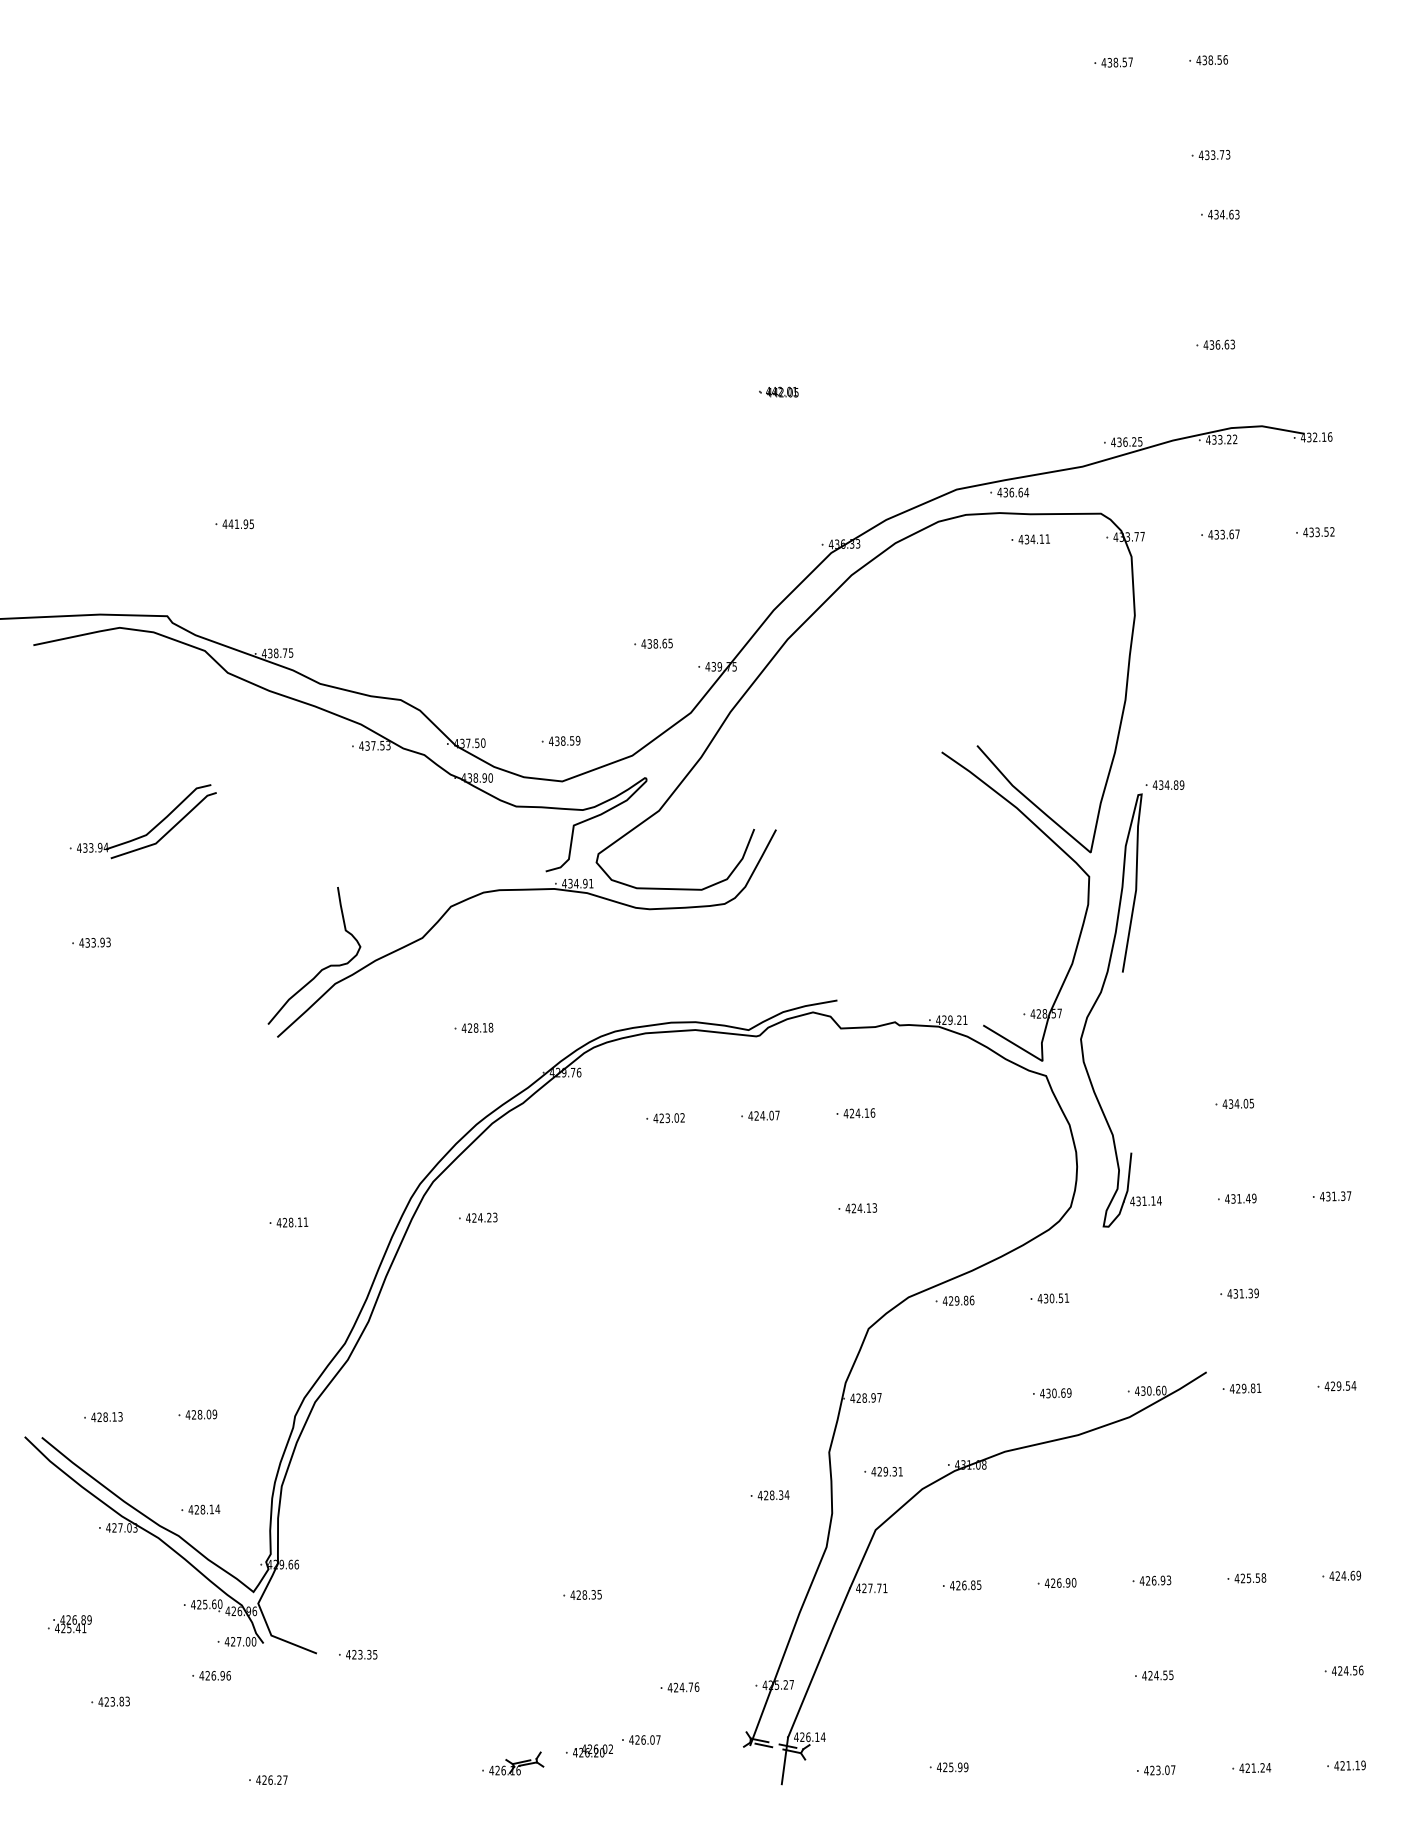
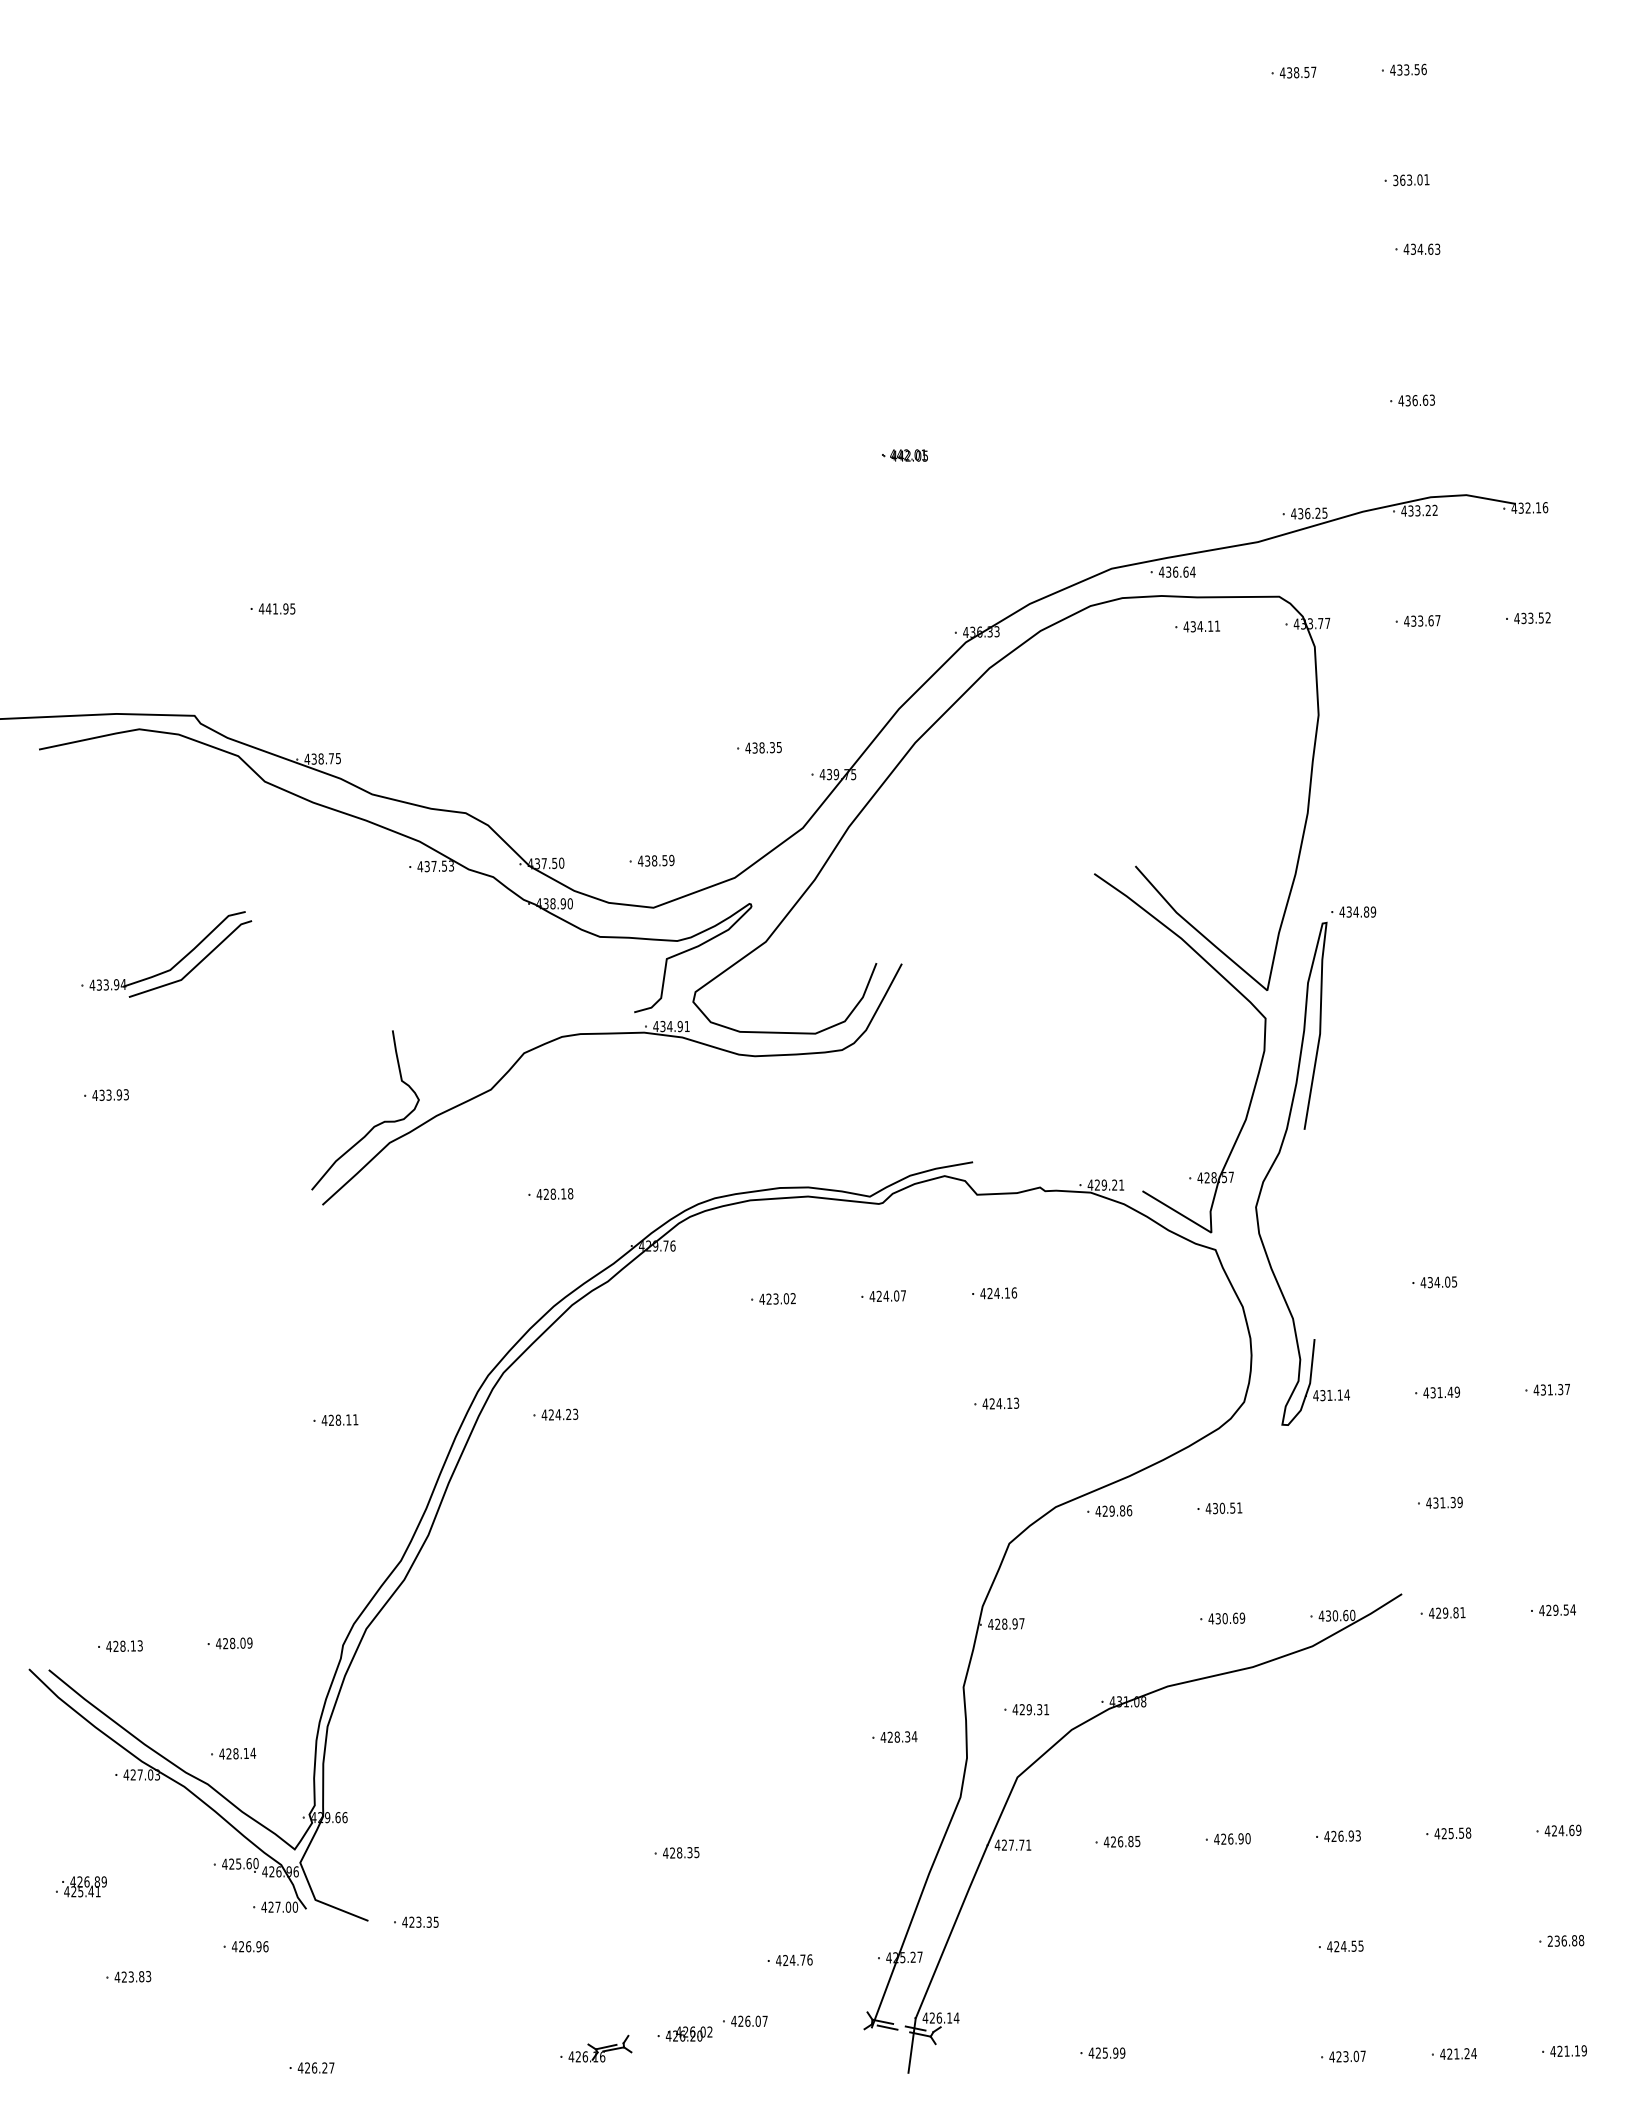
text: (1210, 59) -> (1406, 69), 438.56 -> 433.56
text: (1214, 155) -> (1411, 180), 433.73 -> 363.01
text: (664, 643) -> (772, 747), 438.65 -> 438.35
text: (1347, 1670) -> (1565, 1940), 424.56 -> 236.88

